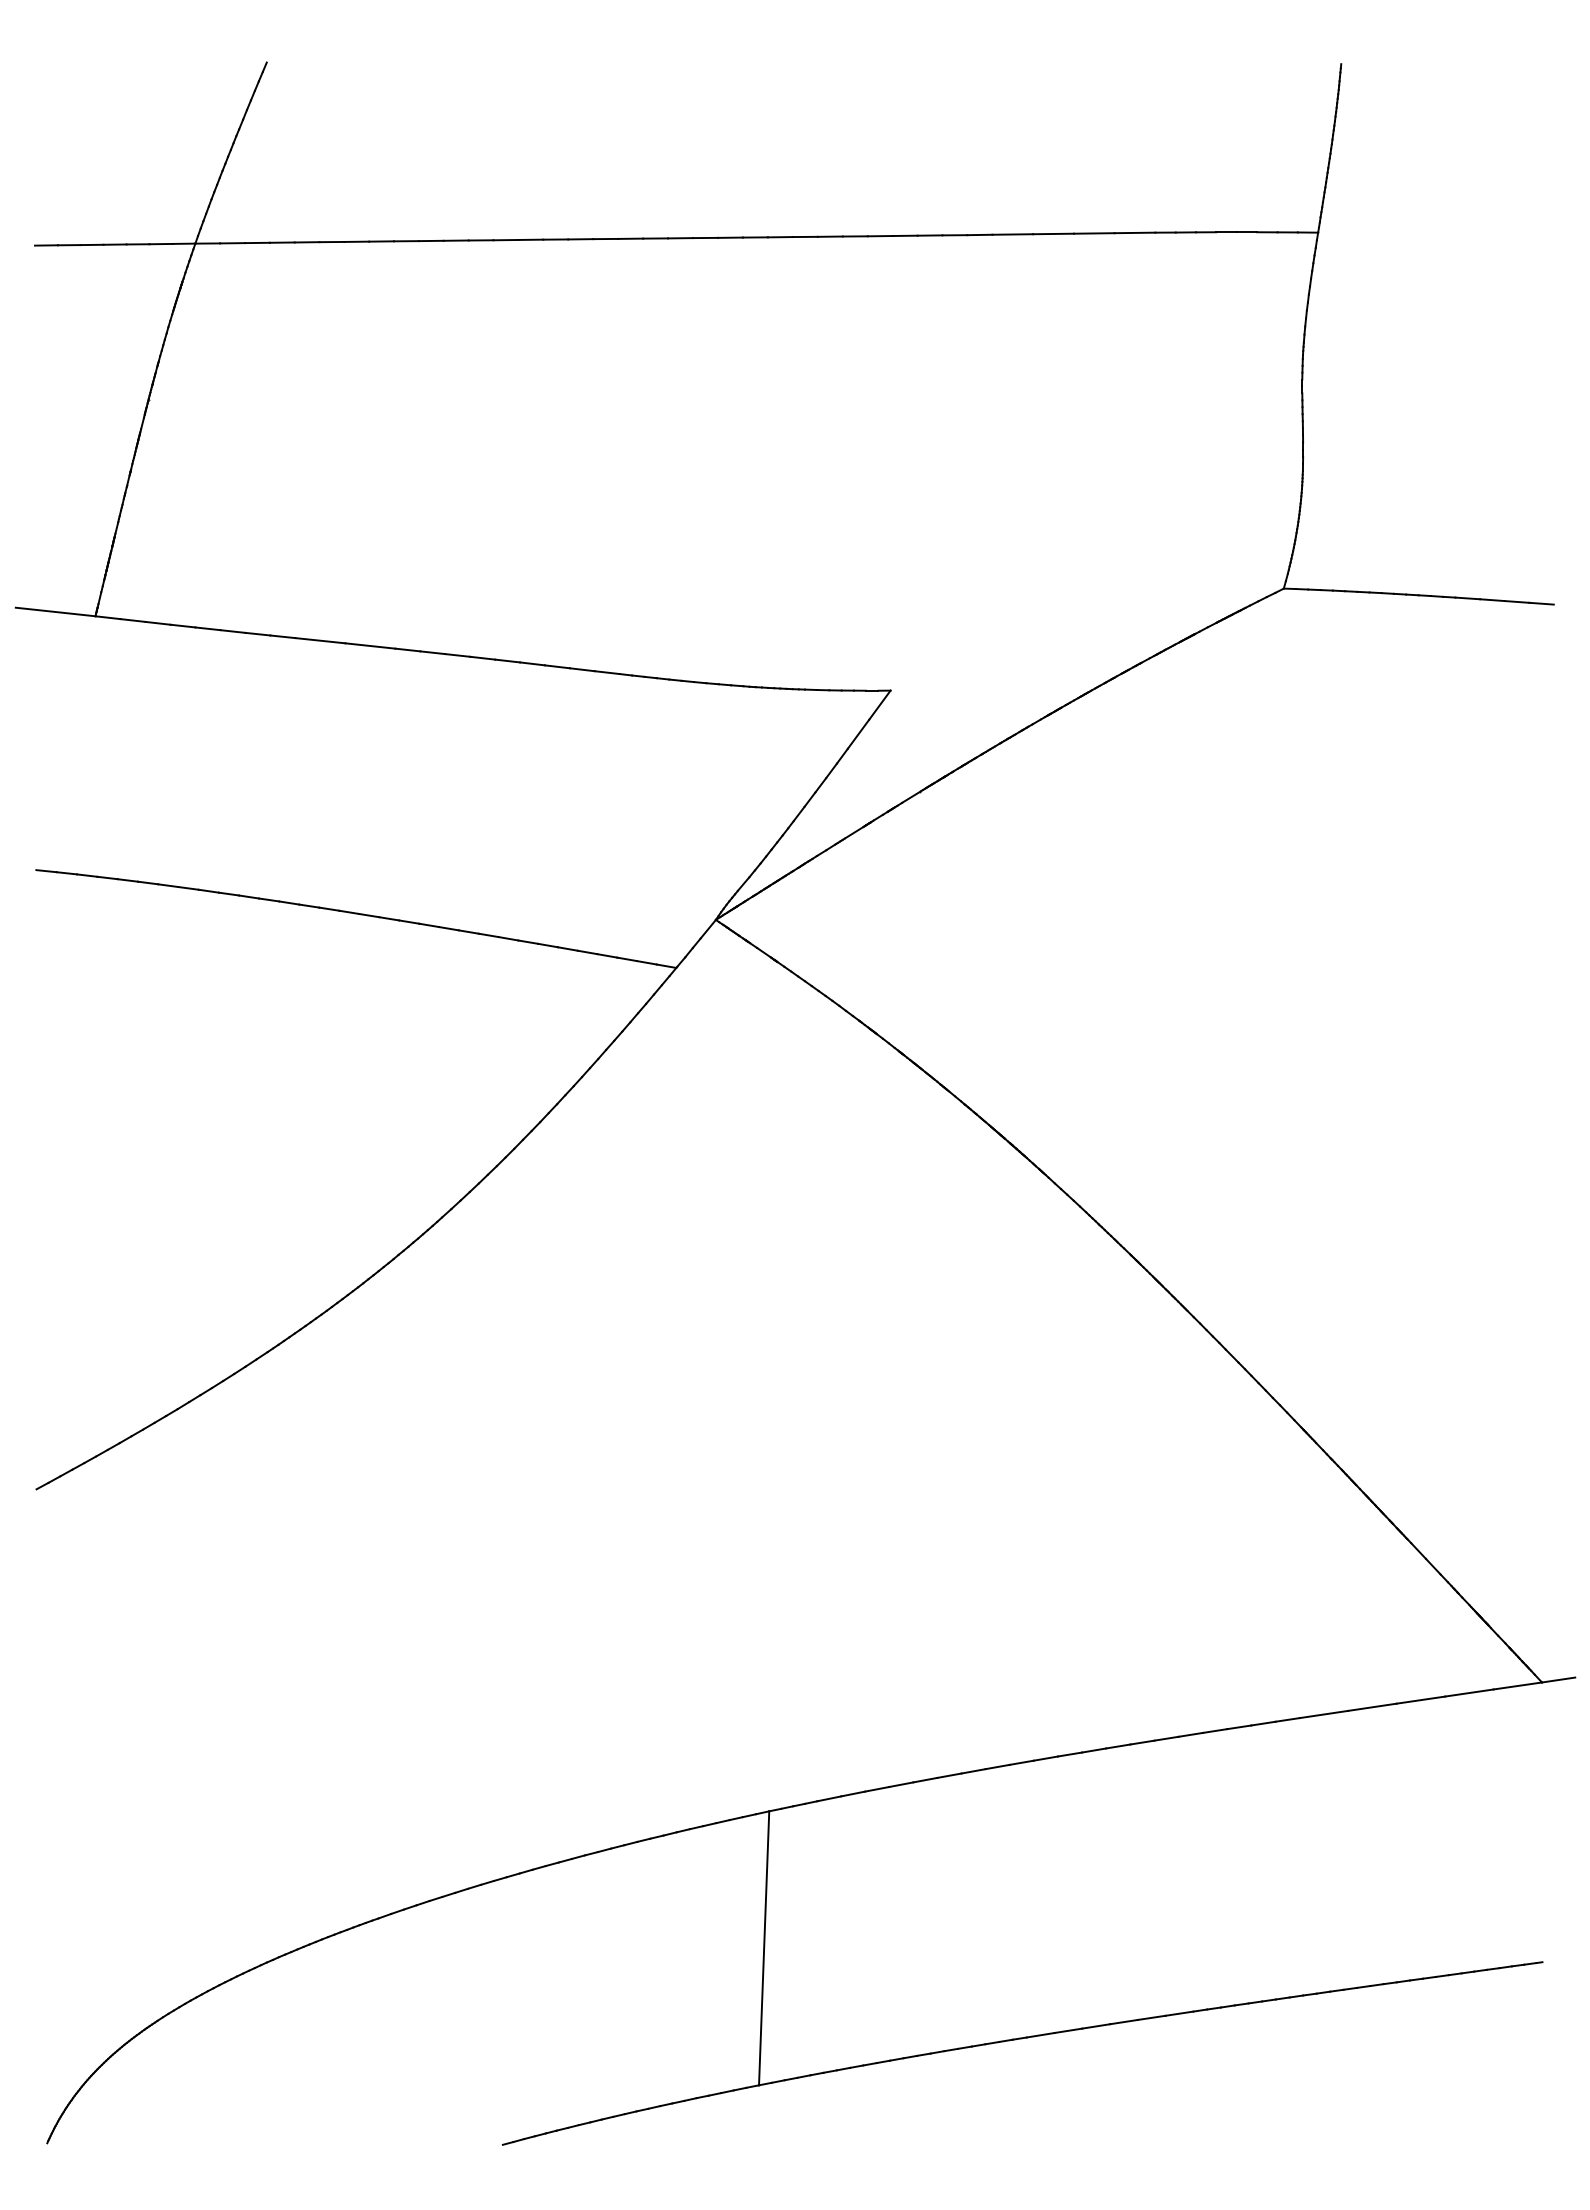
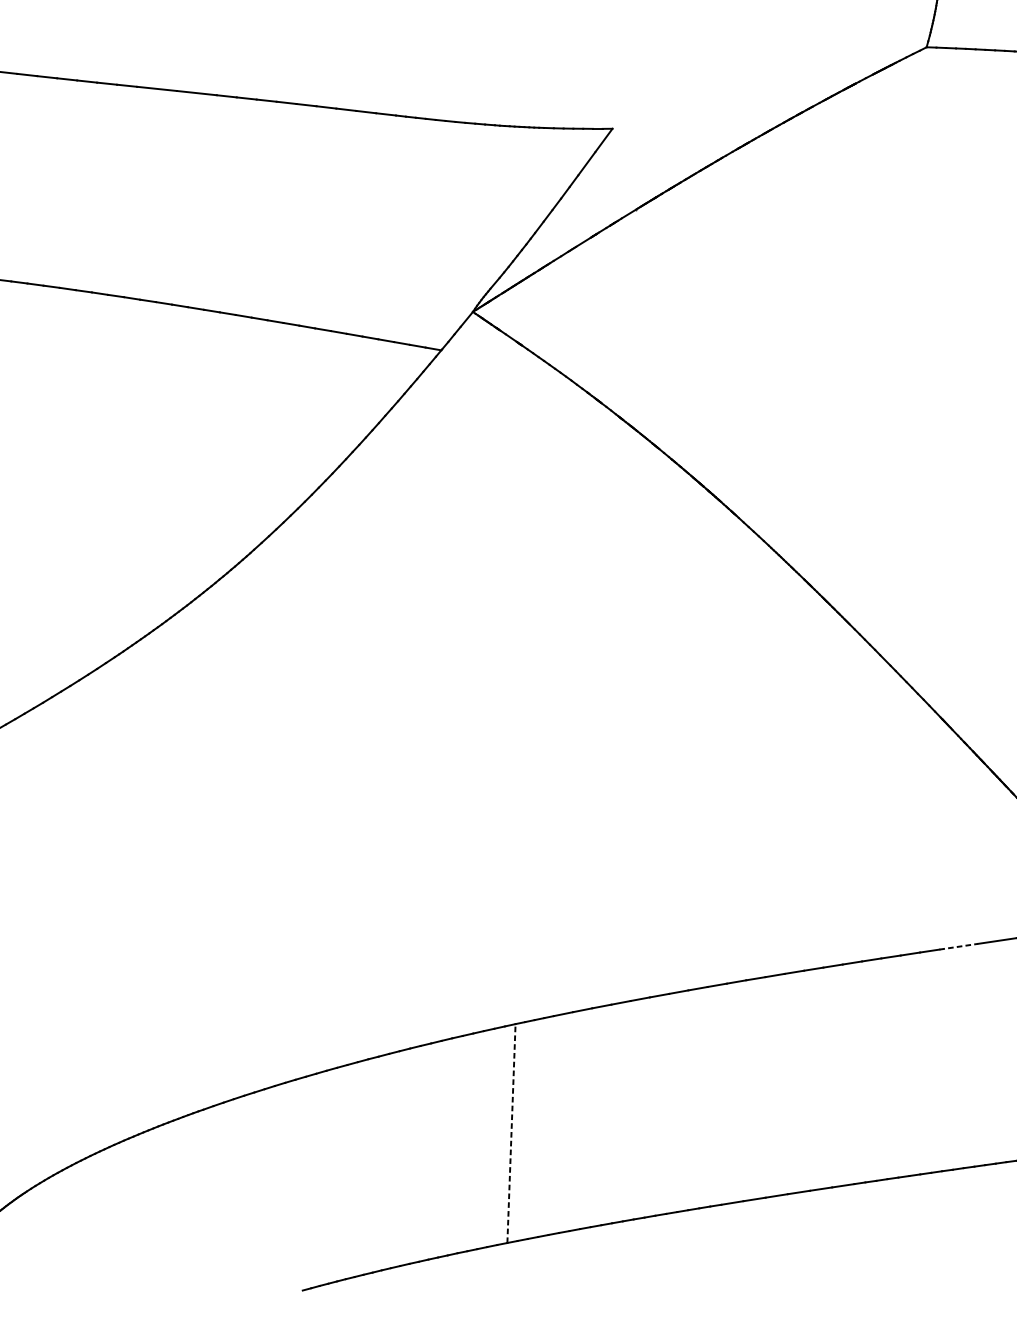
line: (1324, 1714) -> (959, 946), solid -> dashed
line: (764, 1947) -> (511, 1132), solid -> dashed

